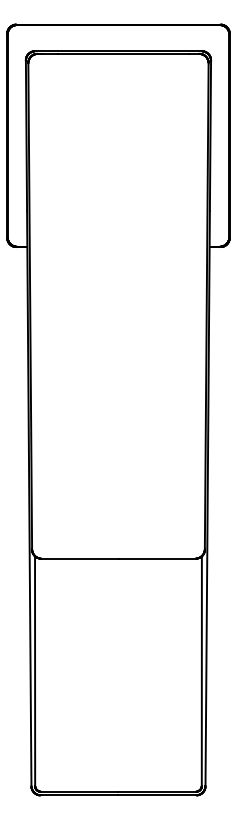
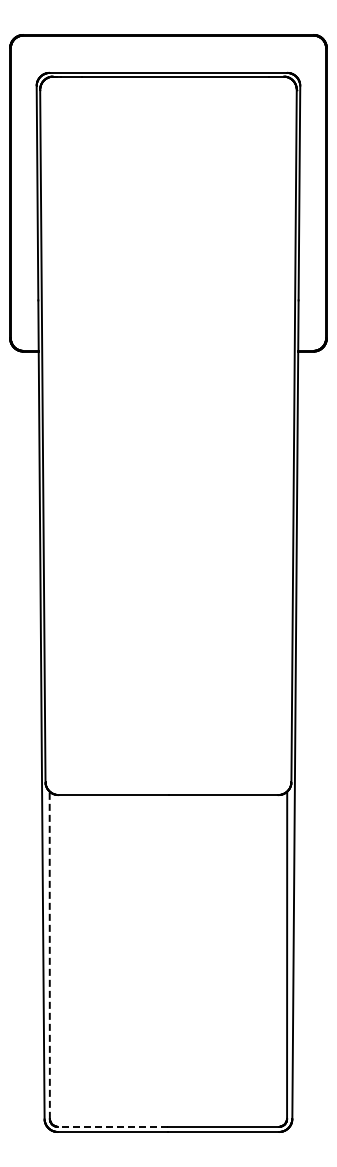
line: (34, 671) -> (49, 955), solid -> dashed
line: (79, 791) -> (112, 1126), solid -> dashed

